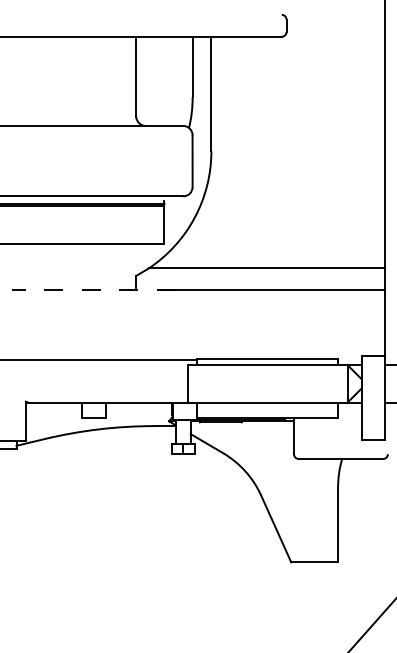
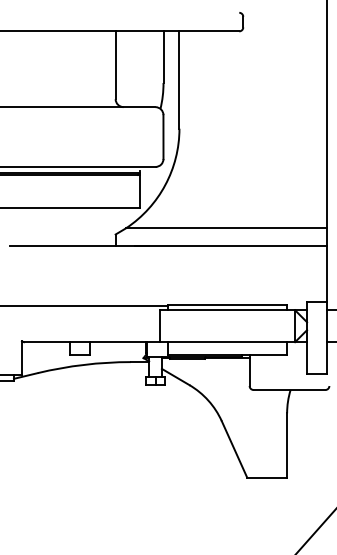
line: (93, 289) -> (79, 246), dashed -> solid

